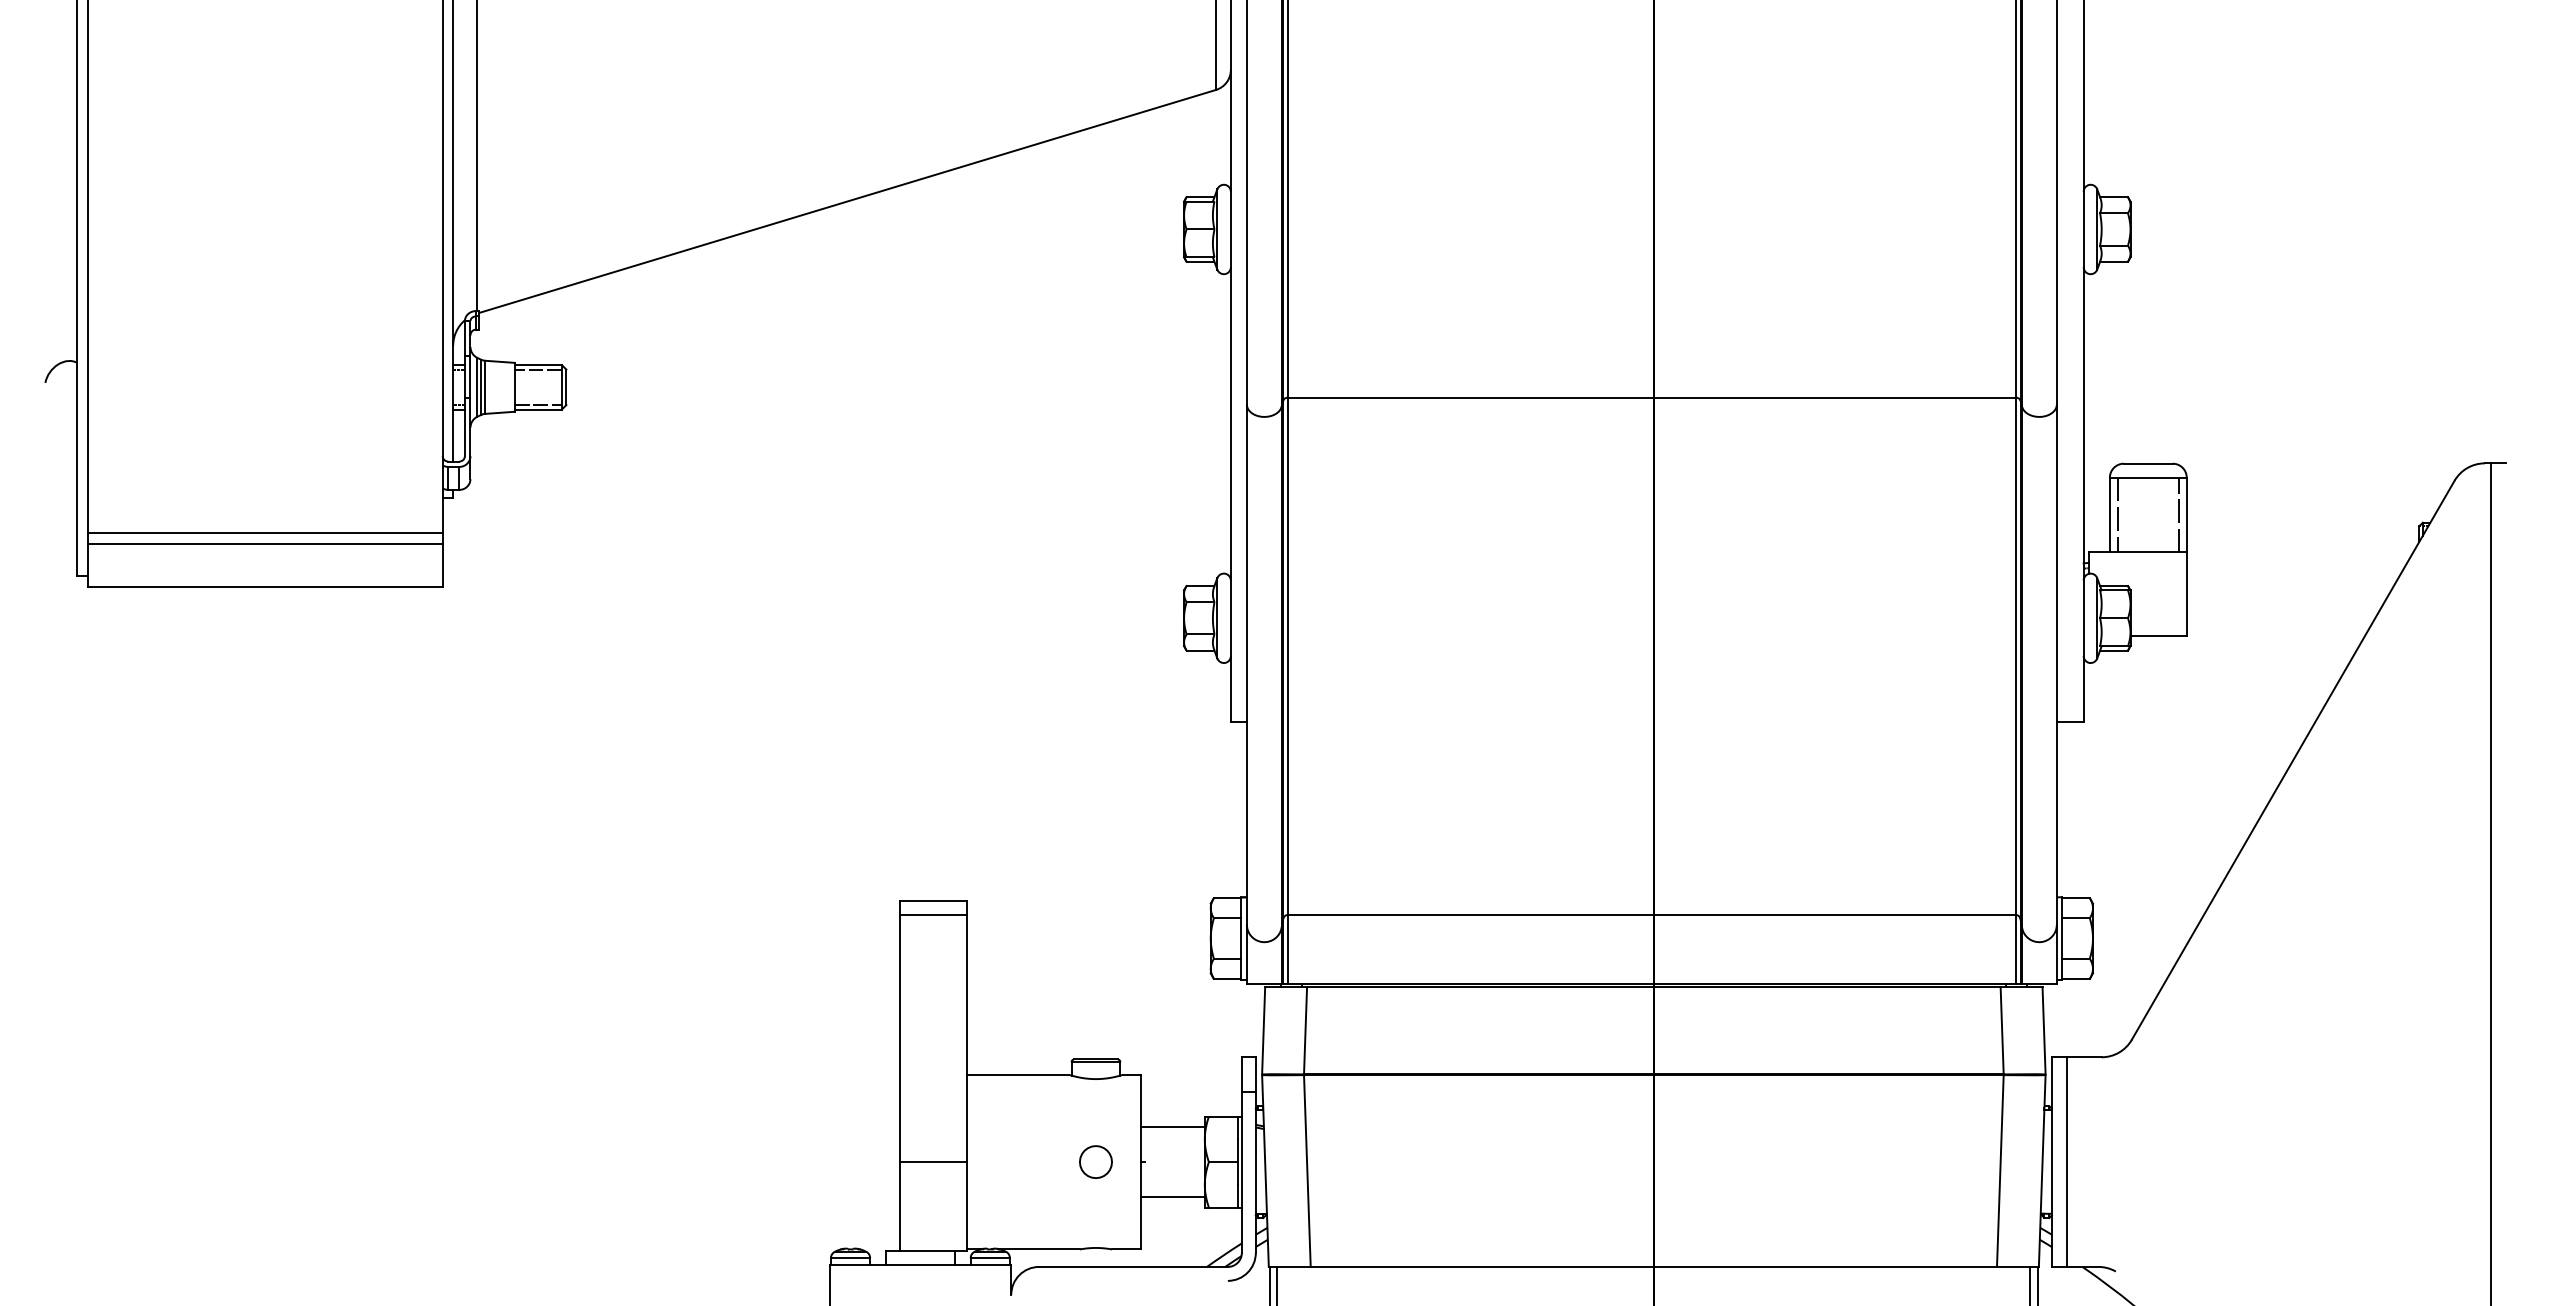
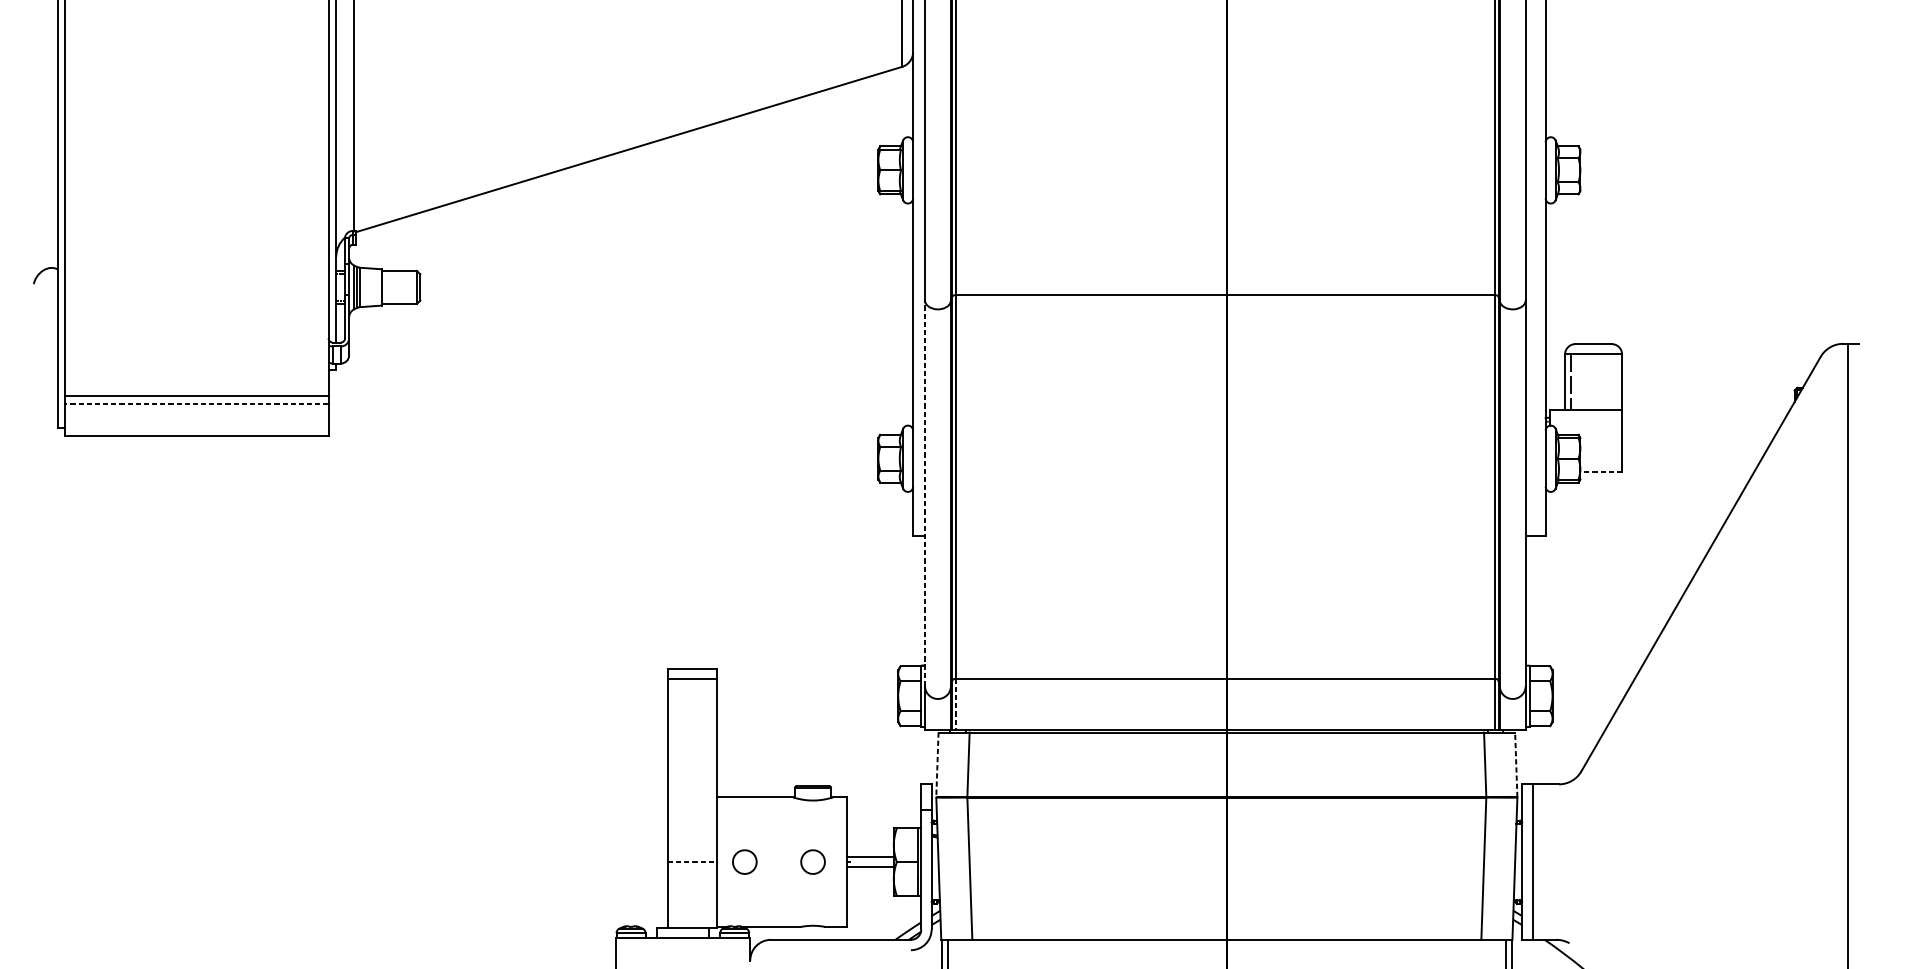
line: (537, 369) -> (398, 274), removed
line: (537, 404) -> (398, 300), removed
line: (2178, 514) -> (1615, 381), removed
line: (264, 543) -> (196, 403), solid -> dashed
line: (2158, 636) -> (1601, 472), solid -> dashed
line: (1246, 664) -> (924, 493), solid -> dashed
line: (1287, 949) -> (955, 704), solid -> dashed
line: (1263, 1030) -> (937, 764), solid -> dashed
line: (2044, 1030) -> (1516, 764), solid -> dashed
line: (1172, 1127) -> (869, 866), moved
part: (1003, 1161) -> (744, 861), added
line: (934, 1162) -> (693, 862), solid -> dashed
line: (1172, 1197) -> (869, 857), moved

